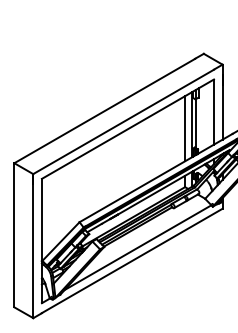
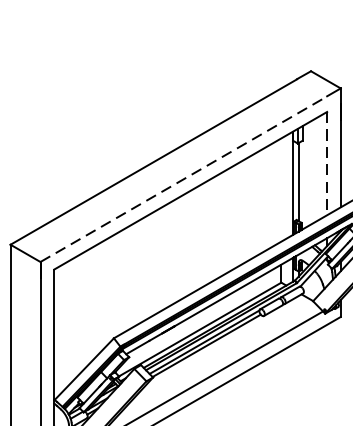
line: (214, 112) -> (327, 164), solid -> dashed
line: (124, 121) -> (185, 178), solid -> dashed
line: (185, 128) -> (281, 189), removed

